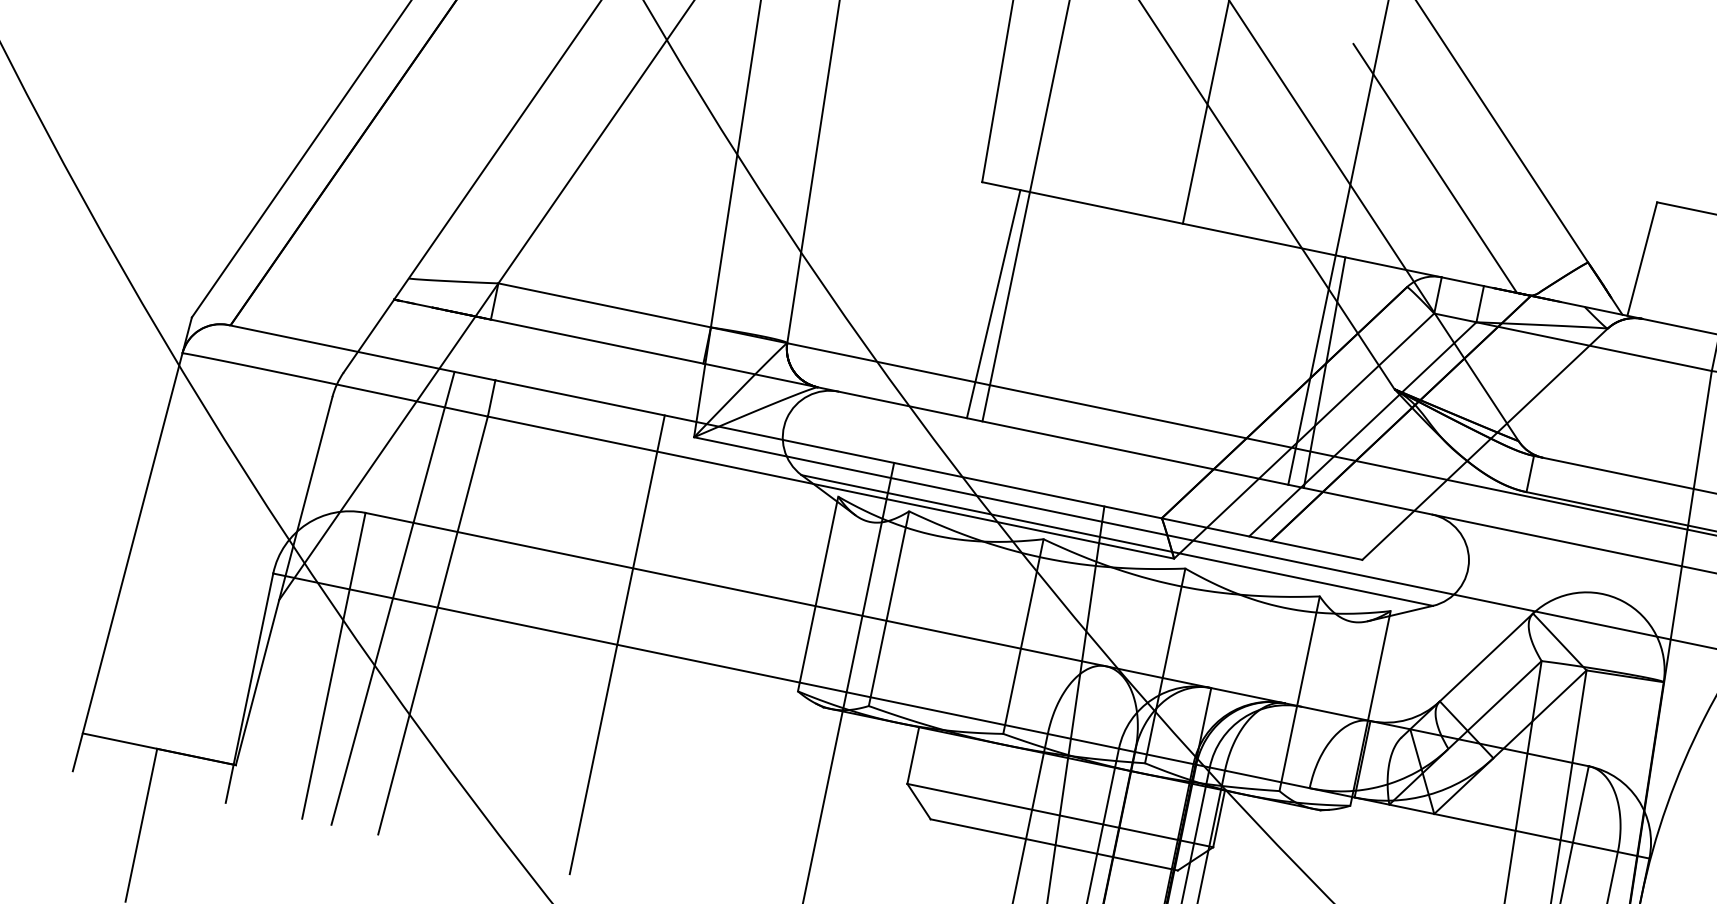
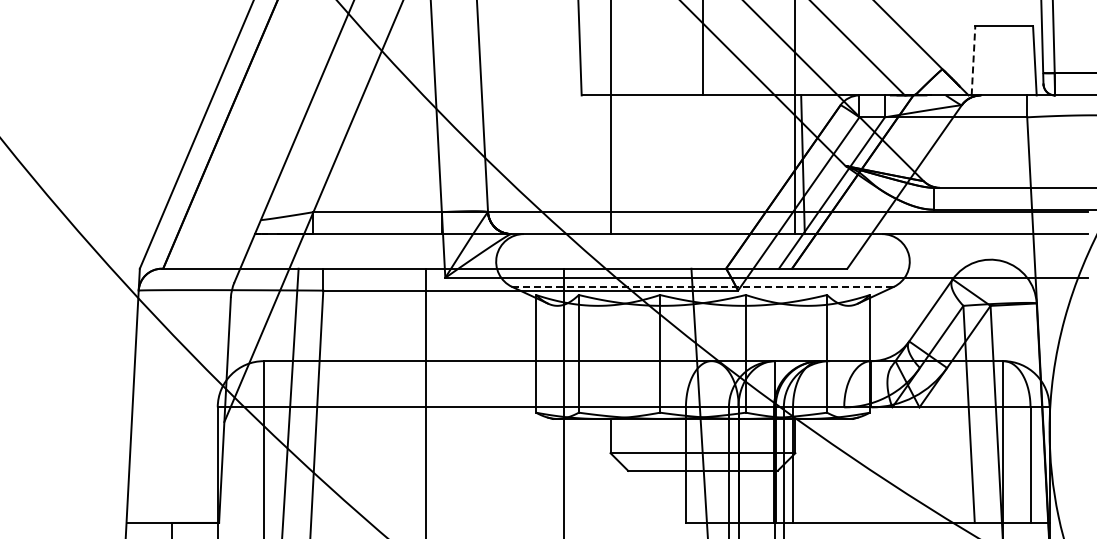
line: (1642, 258) -> (973, 60), solid -> dashed
line: (992, 303) -> (602, 164), removed
line: (1116, 539) -> (702, 286), solid -> dashed

